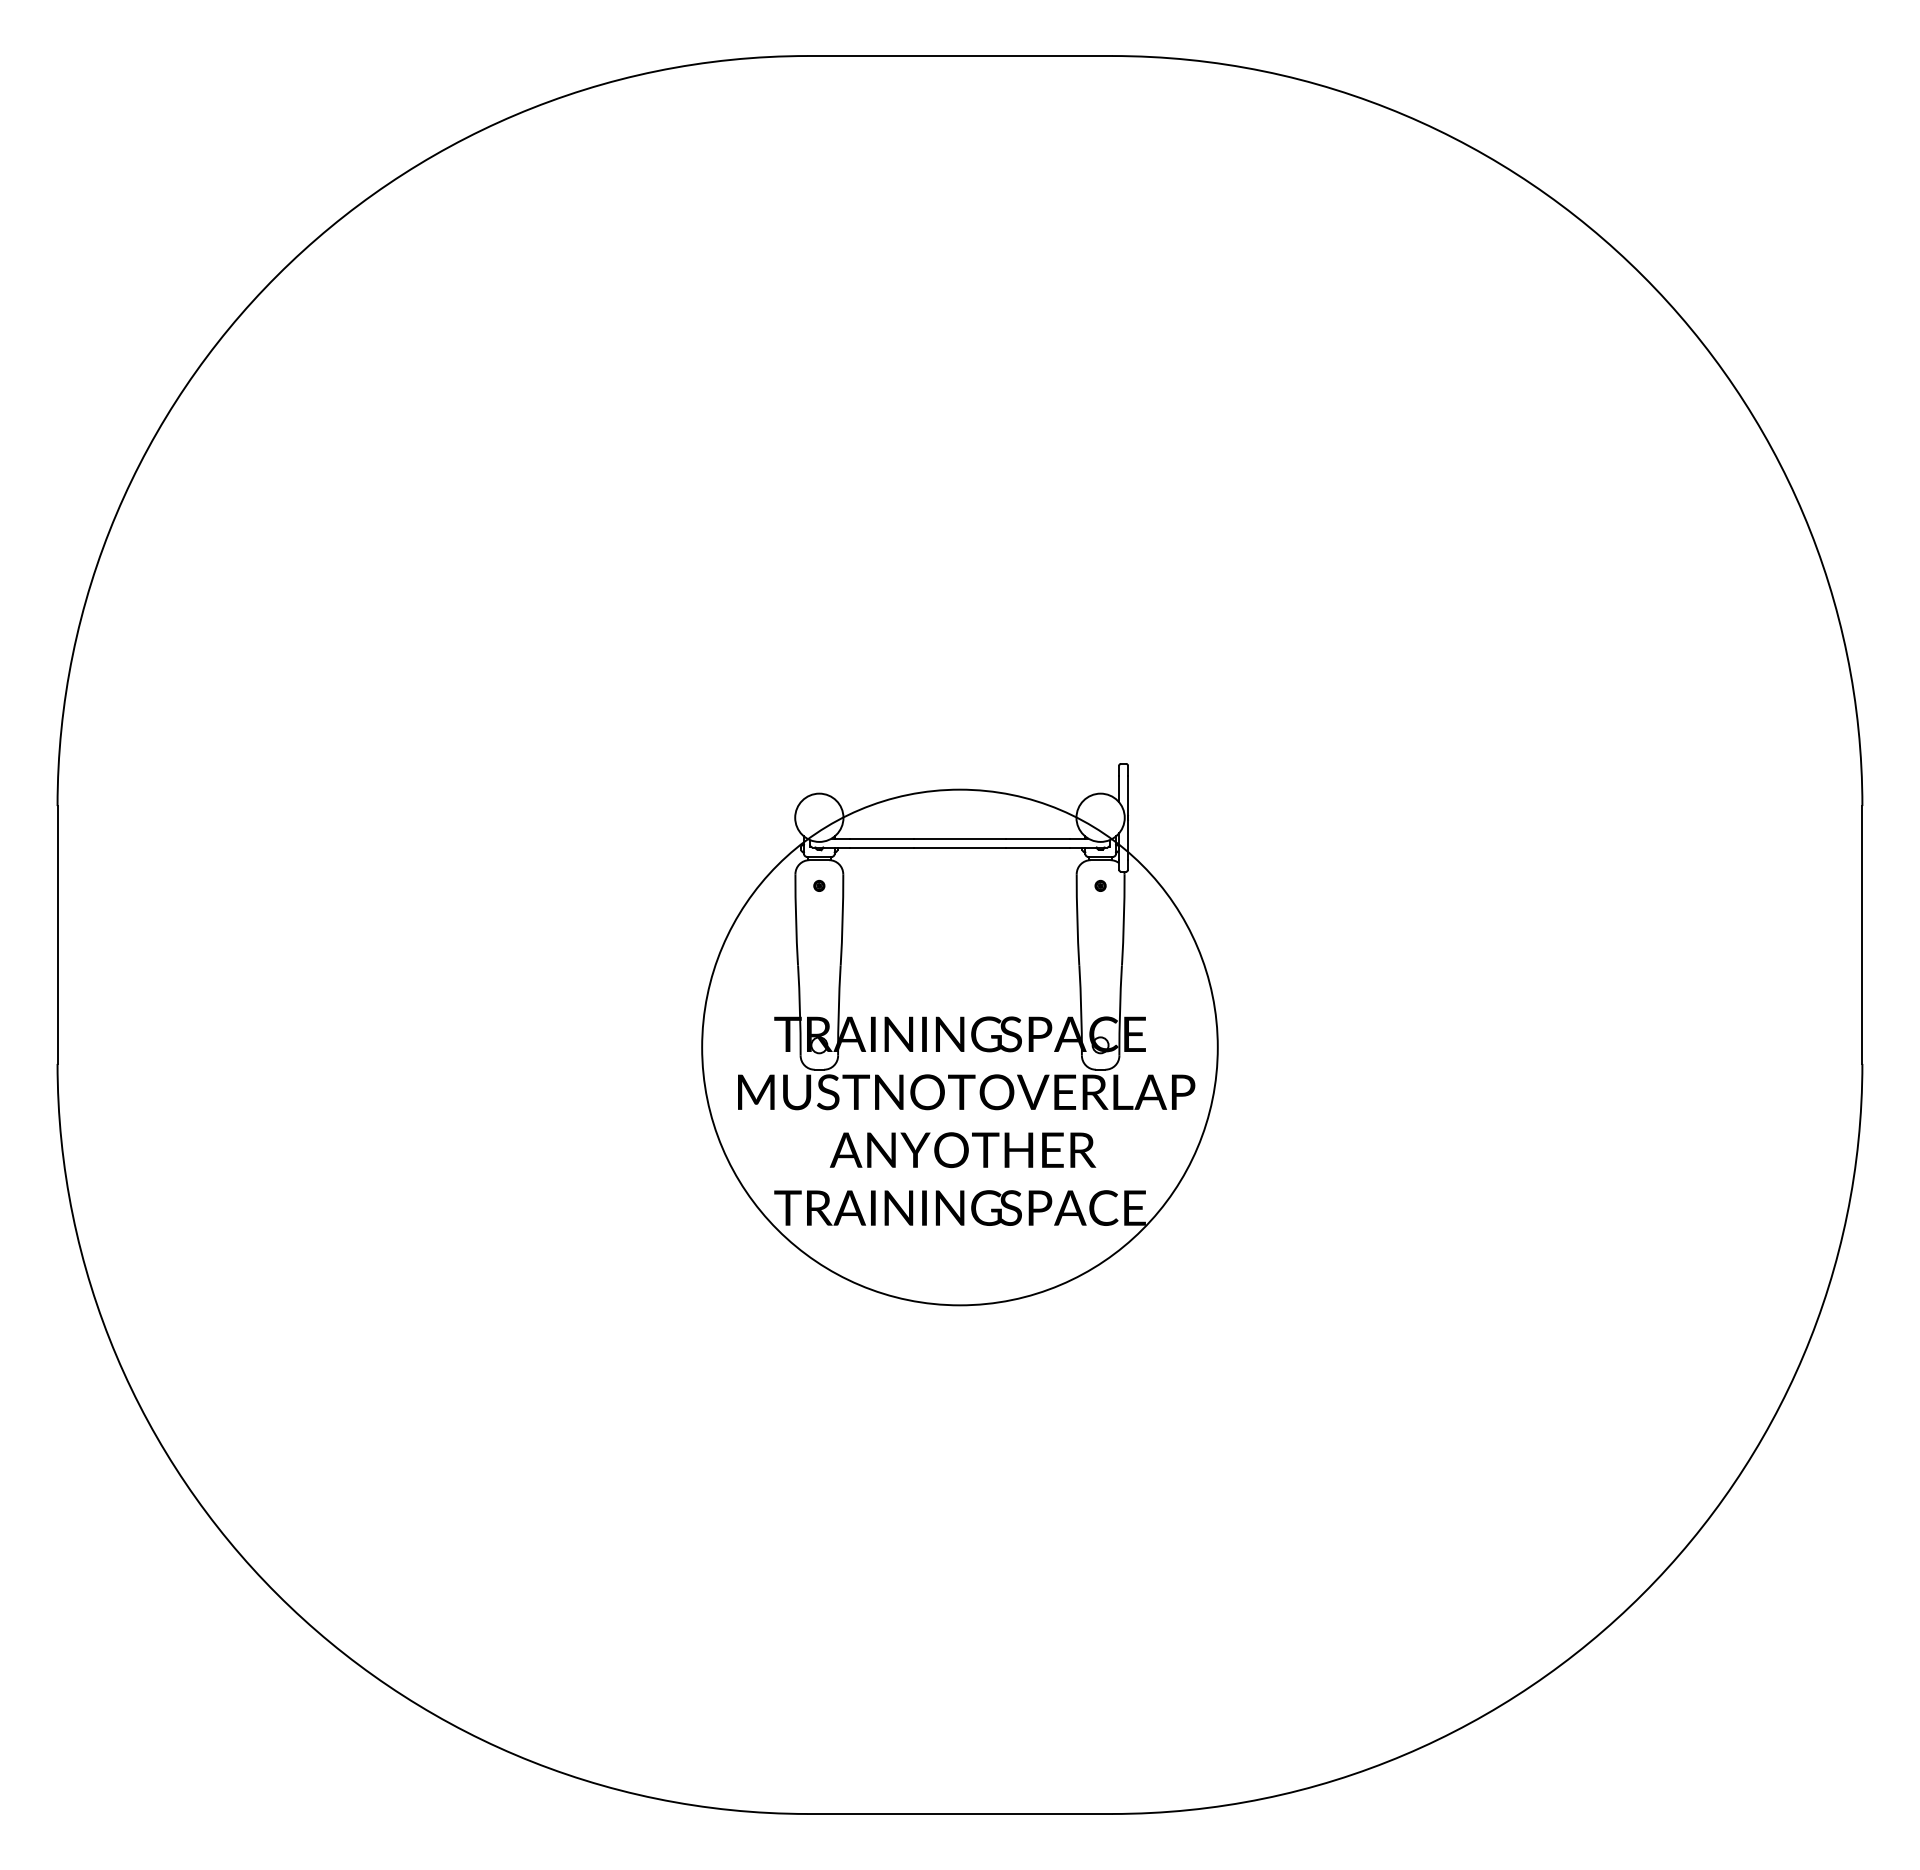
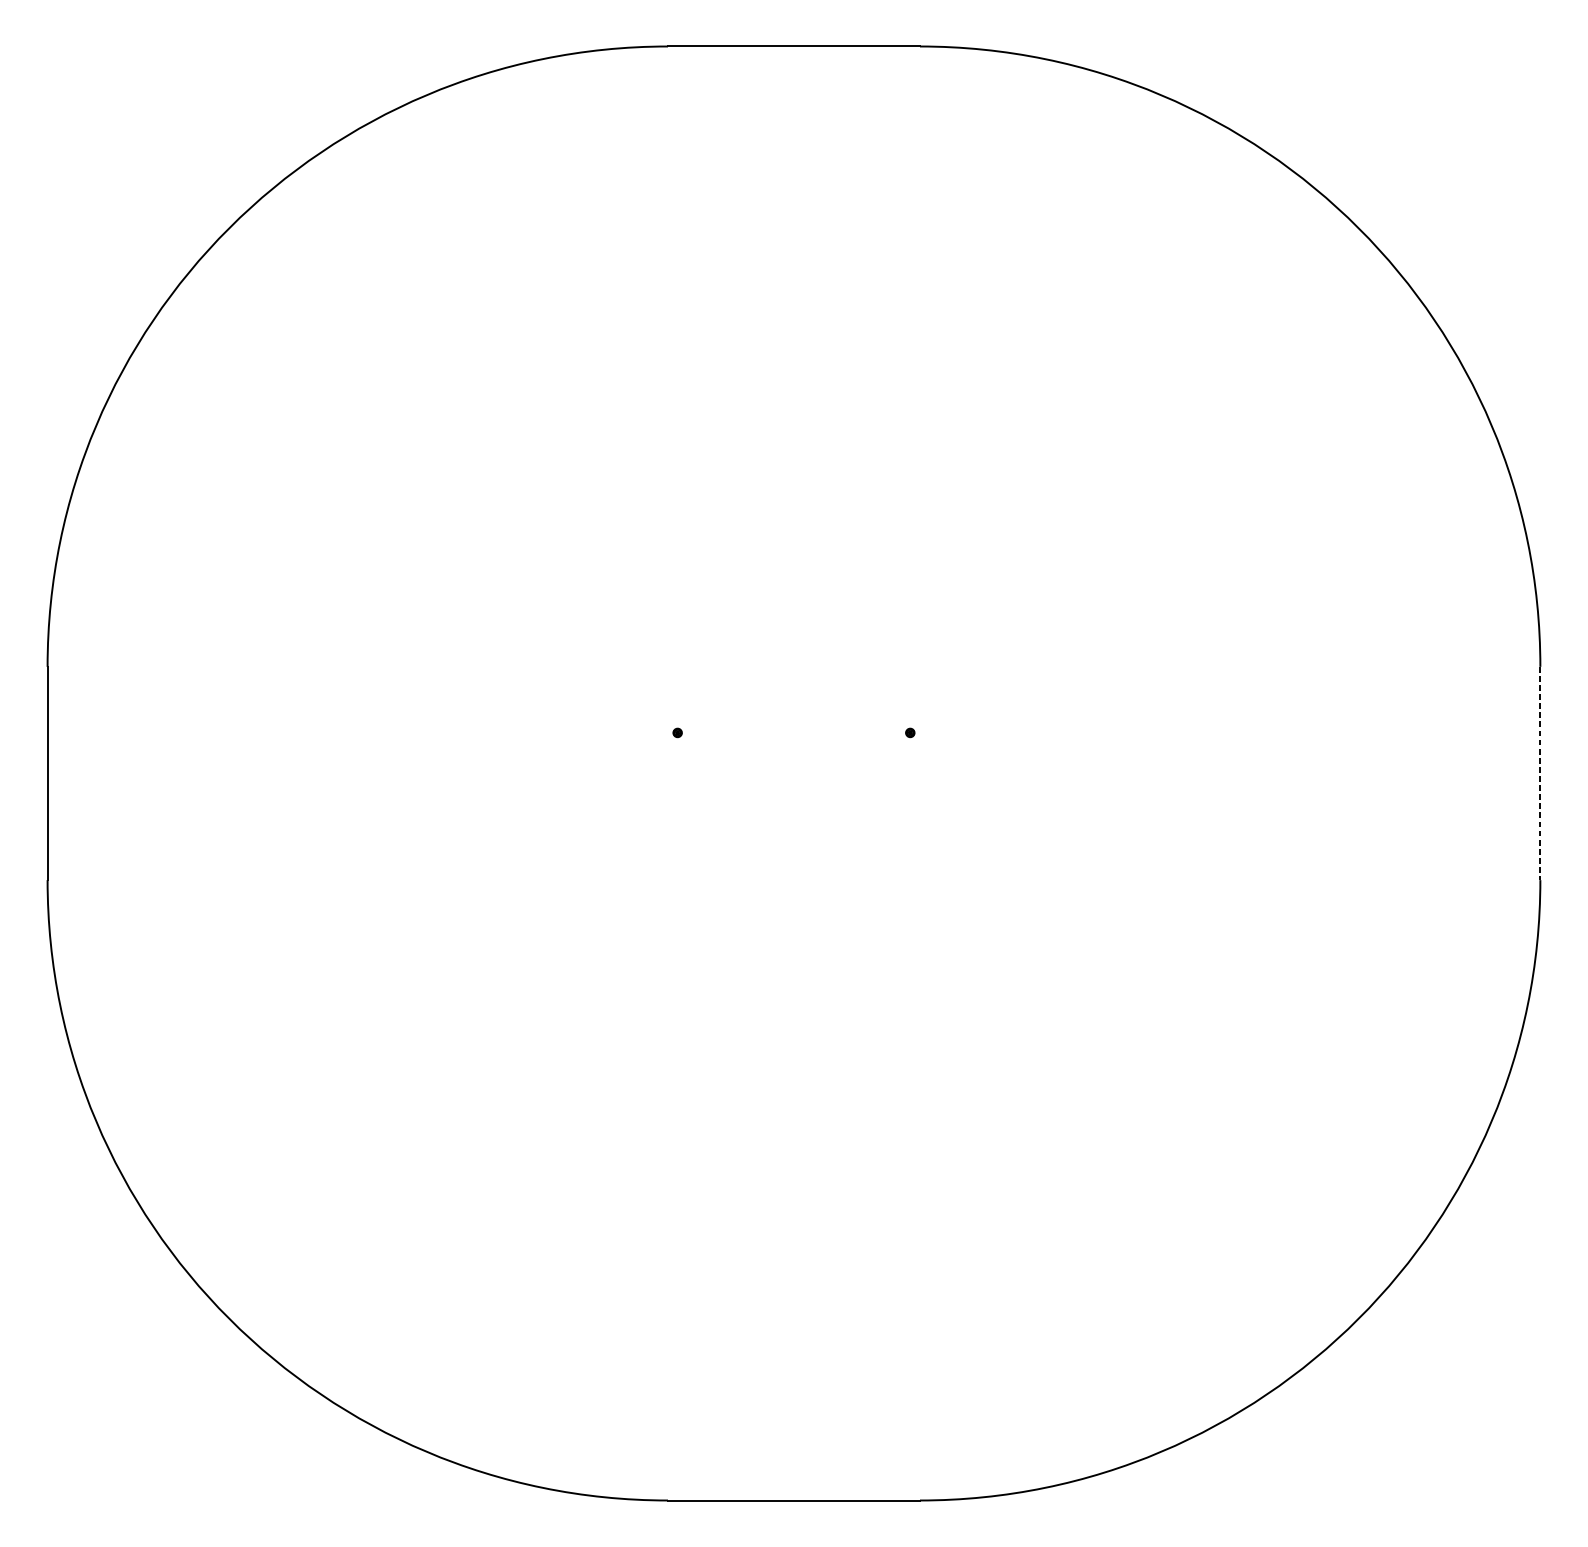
line: (1862, 935) -> (1540, 773), solid -> dashed
part: (959, 1034) -> (793, 855), removed

